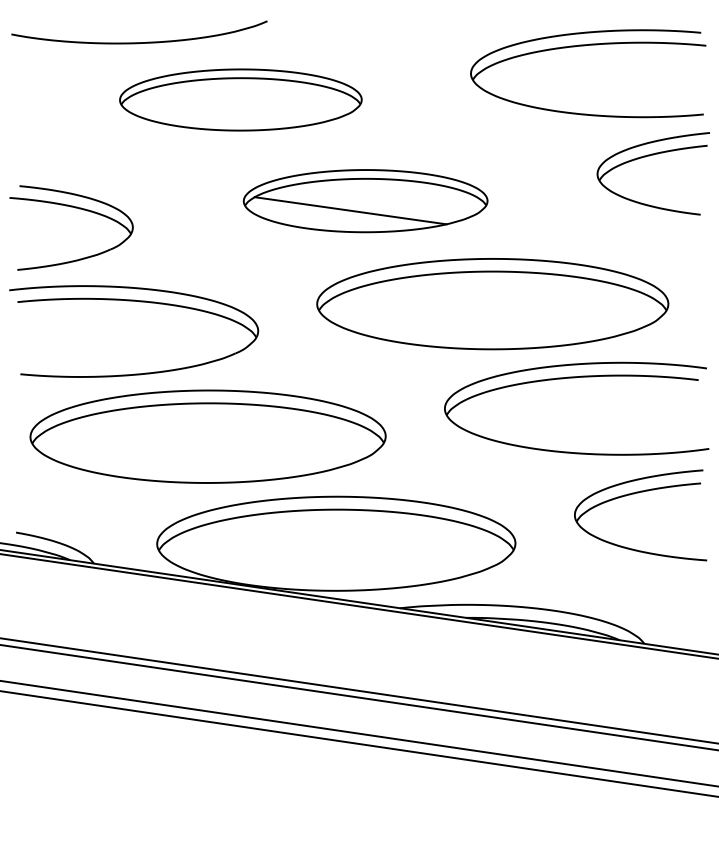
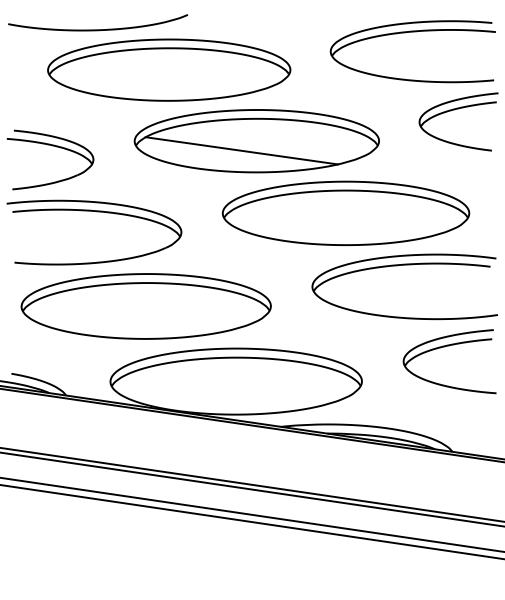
part: (240, 99) -> (168, 69), size x1.43
part: (365, 200) -> (256, 140), size x1.43

